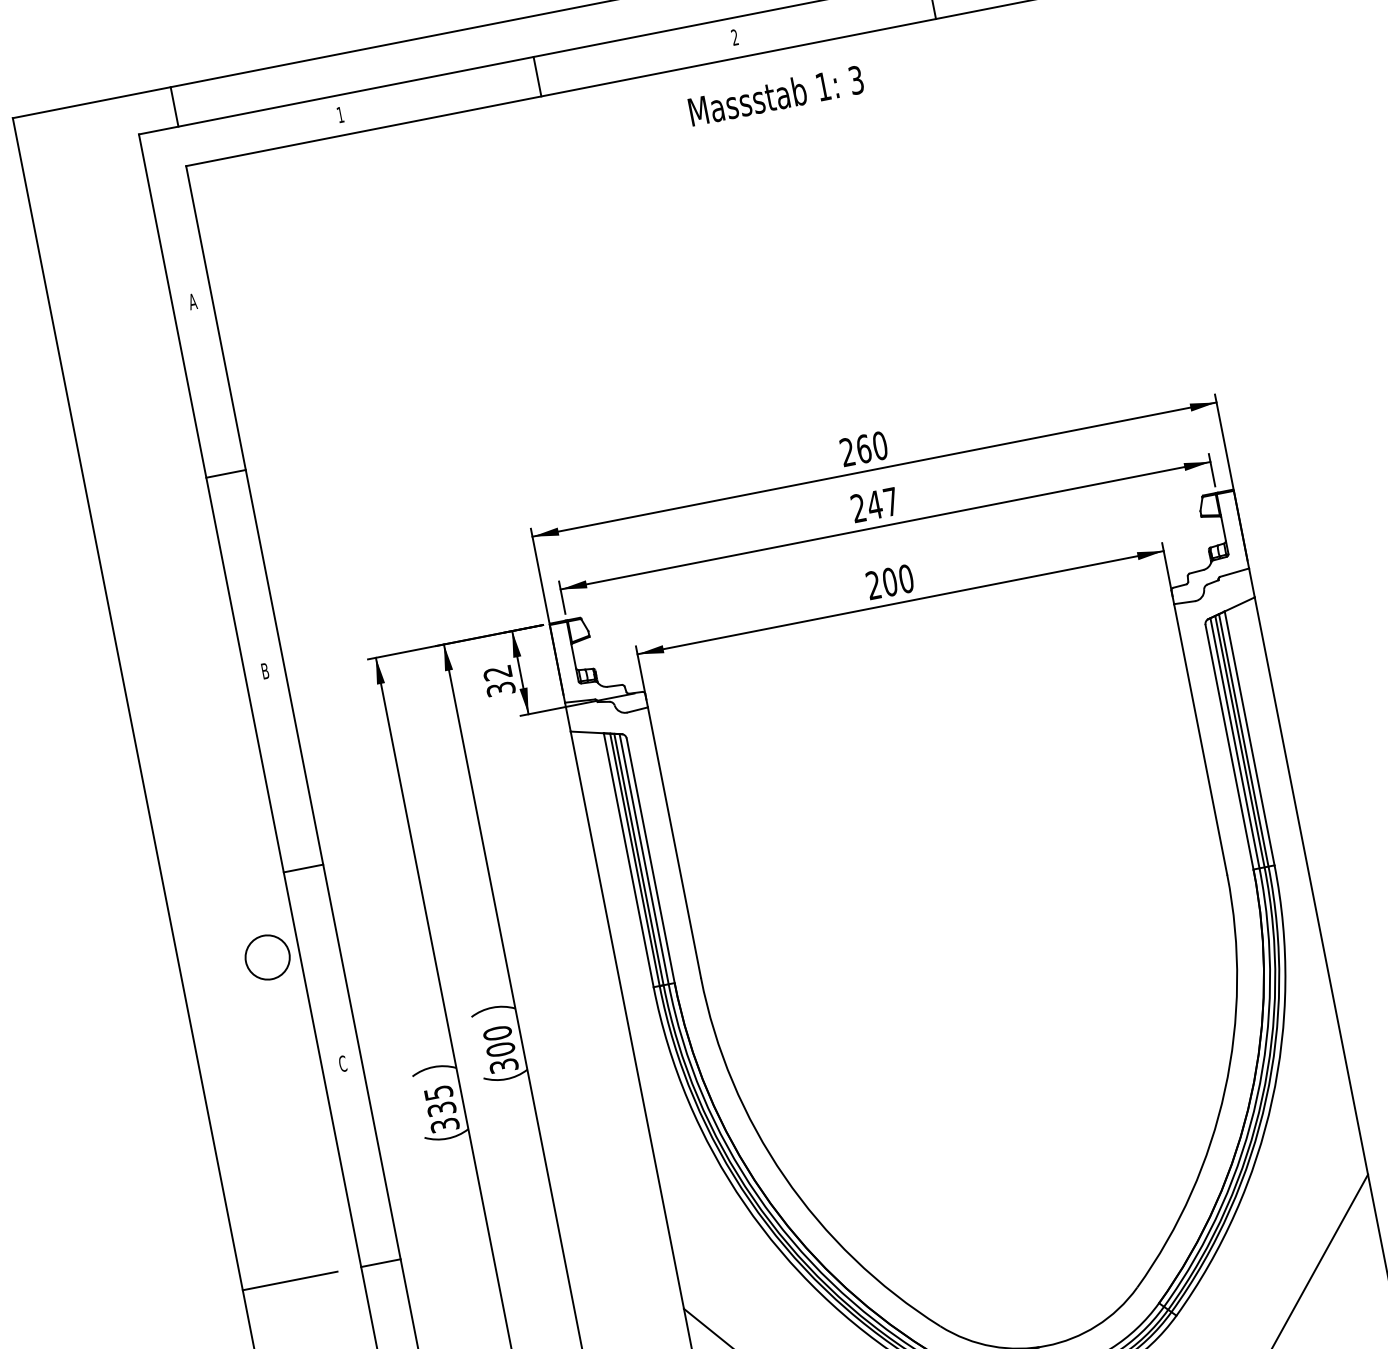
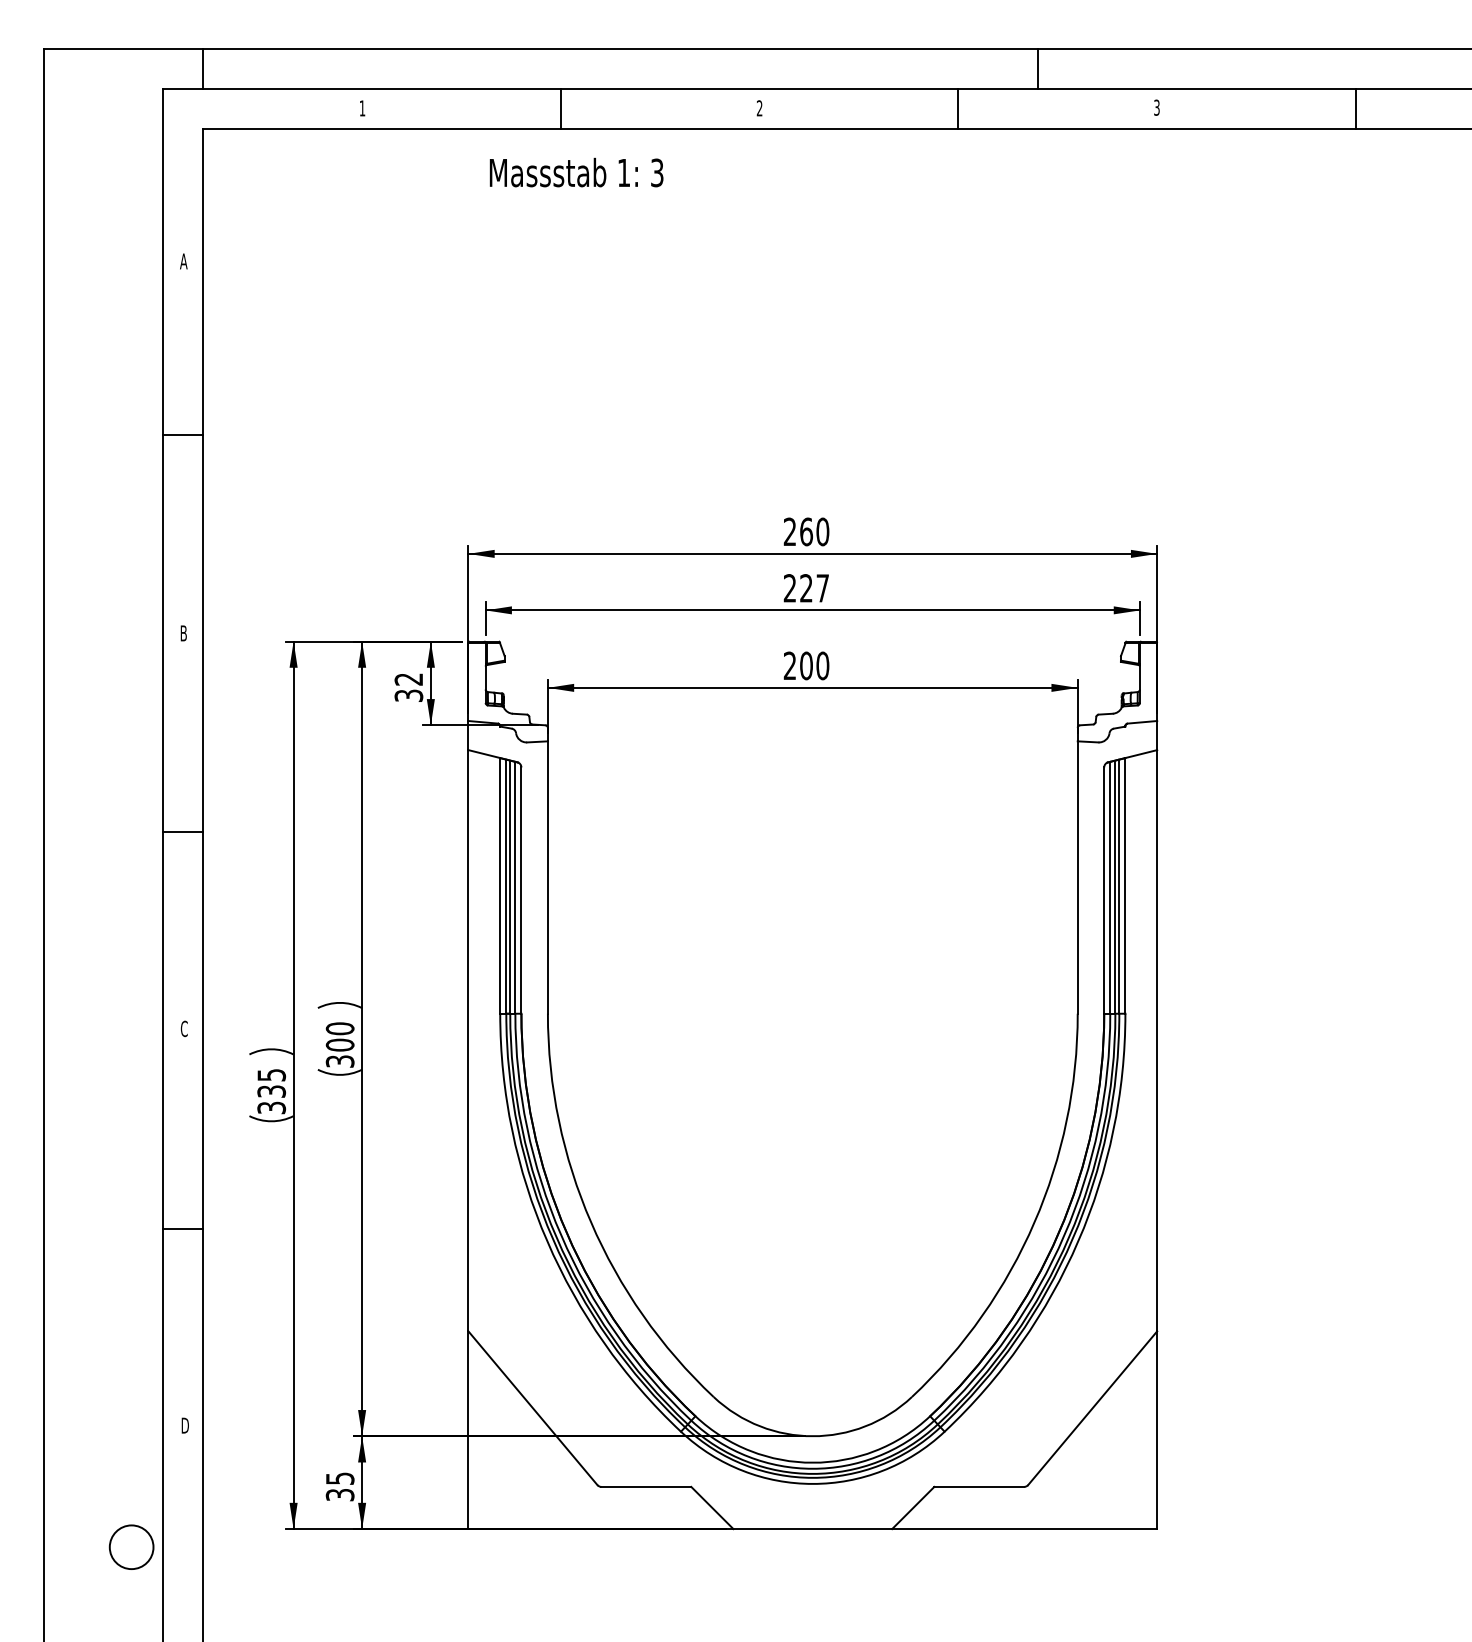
text: (776, 95) -> (576, 172), moved
text: (874, 505) -> (806, 588), 247 -> 227
circle: (267, 957) -> (131, 911), removed
line: (289, 1281) -> (91, 1229), removed

